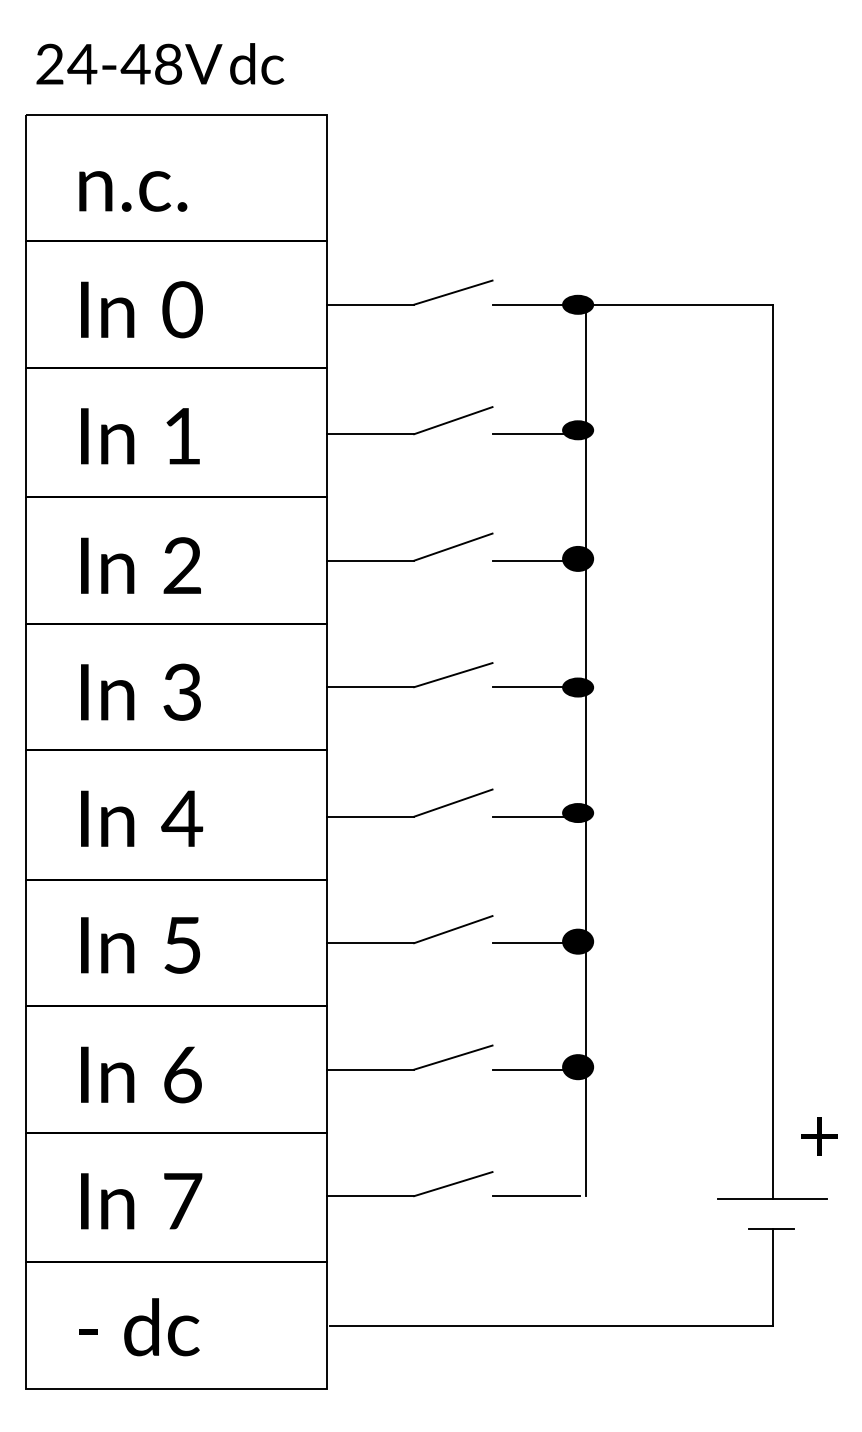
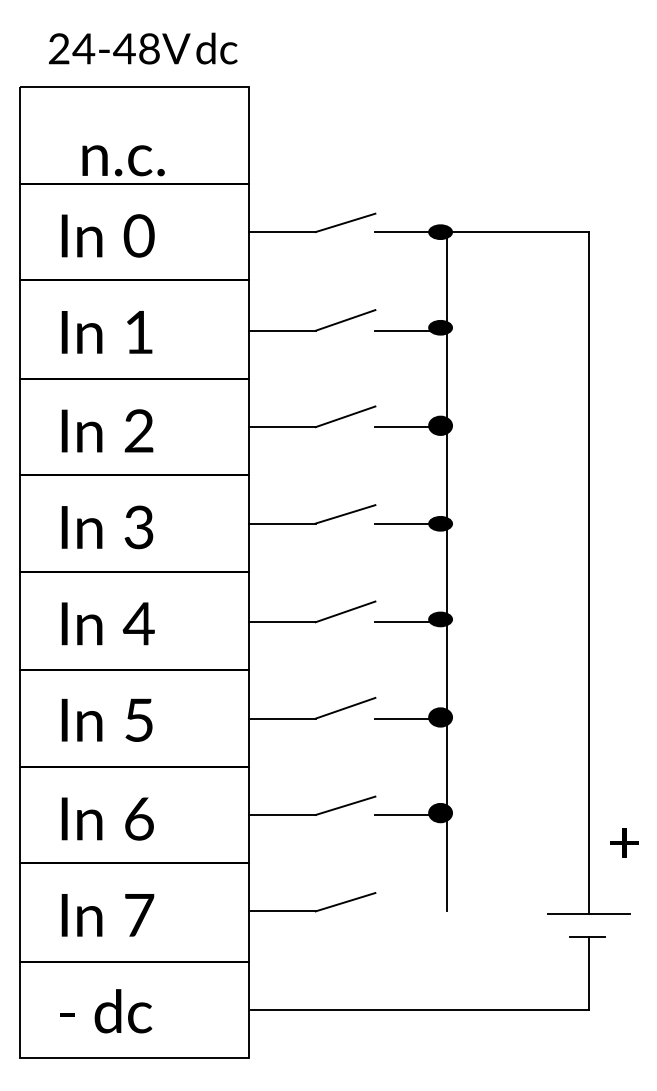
text: (160, 63) -> (143, 48), moved
text: (133, 191) -> (123, 160), moved
text: (819, 1135) -> (624, 842), moved
line: (535, 1196) -> (408, 911), removed

